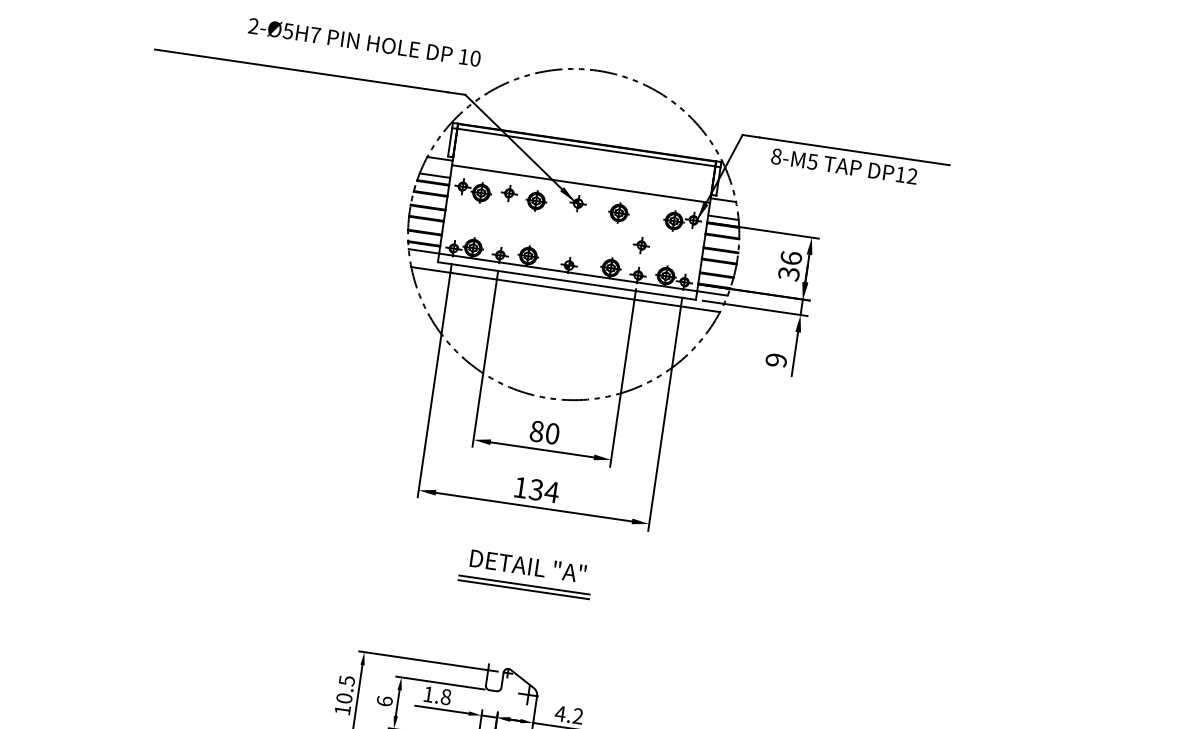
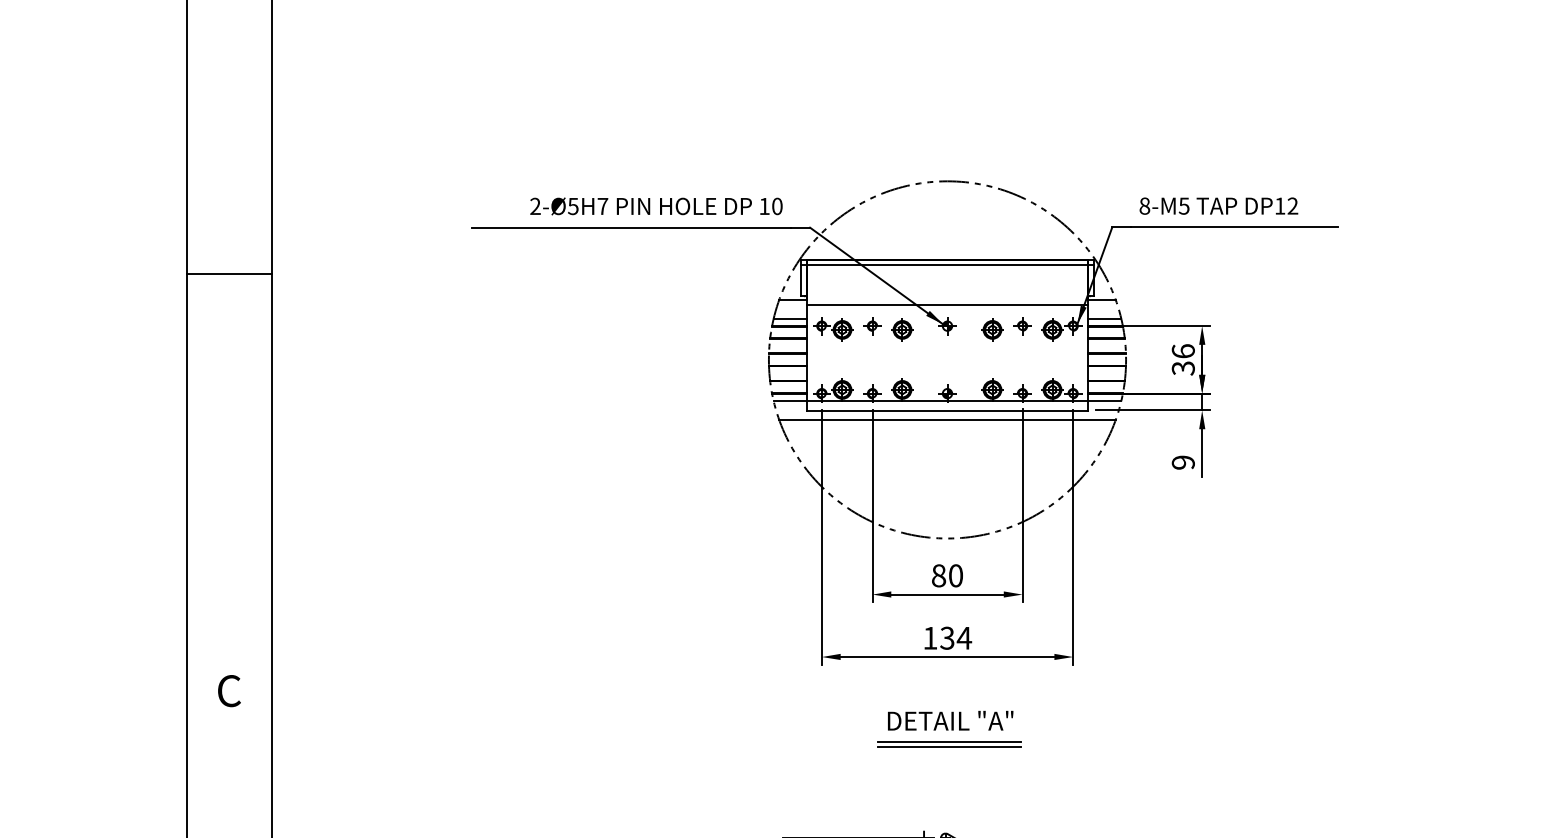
text: (364, 42) -> (656, 206), moved
text: (844, 165) -> (1218, 205), moved
part: (641, 245) -> (1022, 326), moved

